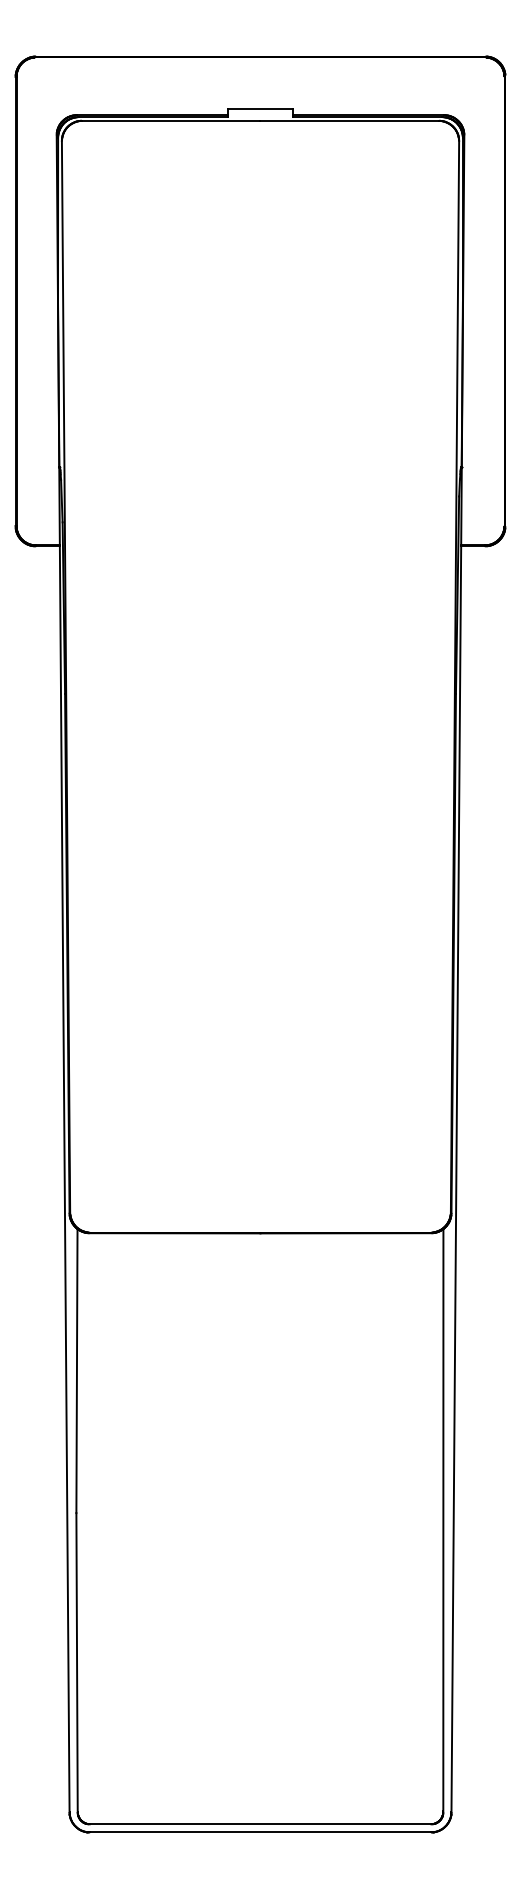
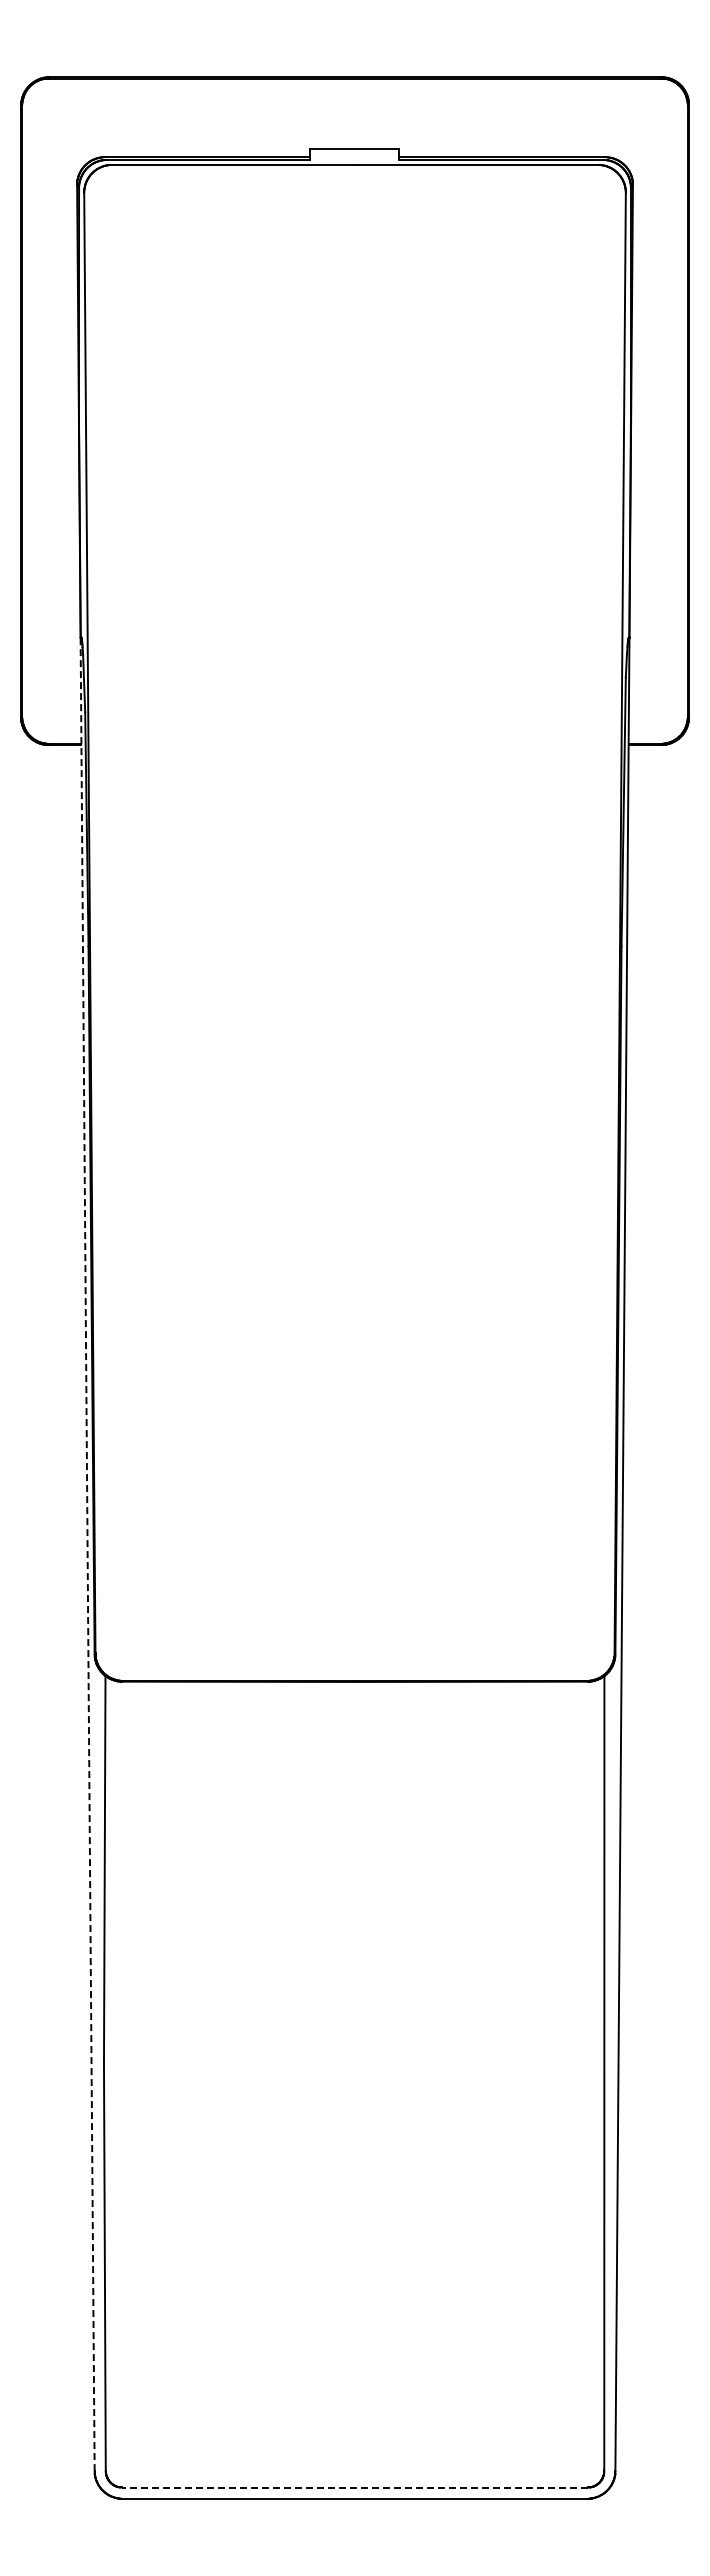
line: (64, 1139) -> (87, 1554), solid -> dashed
line: (260, 1824) -> (355, 2487), solid -> dashed

